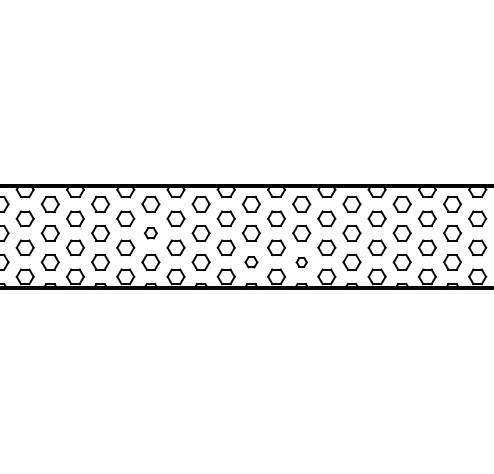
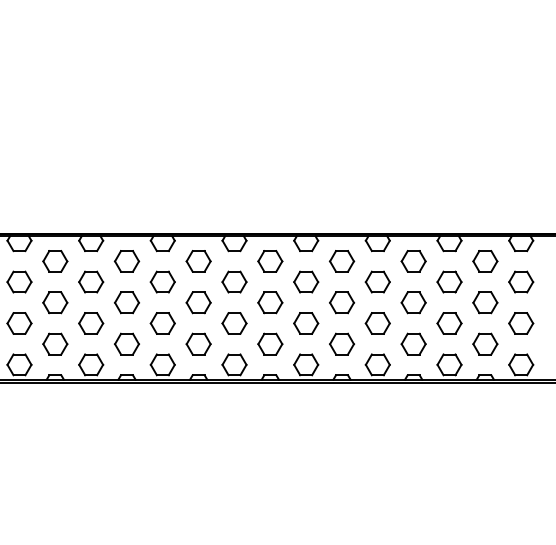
part: (150, 233) -> (54, 303), size x1.43
part: (251, 262) -> (198, 344), size x1.43
part: (301, 262) -> (270, 344), size x1.67

